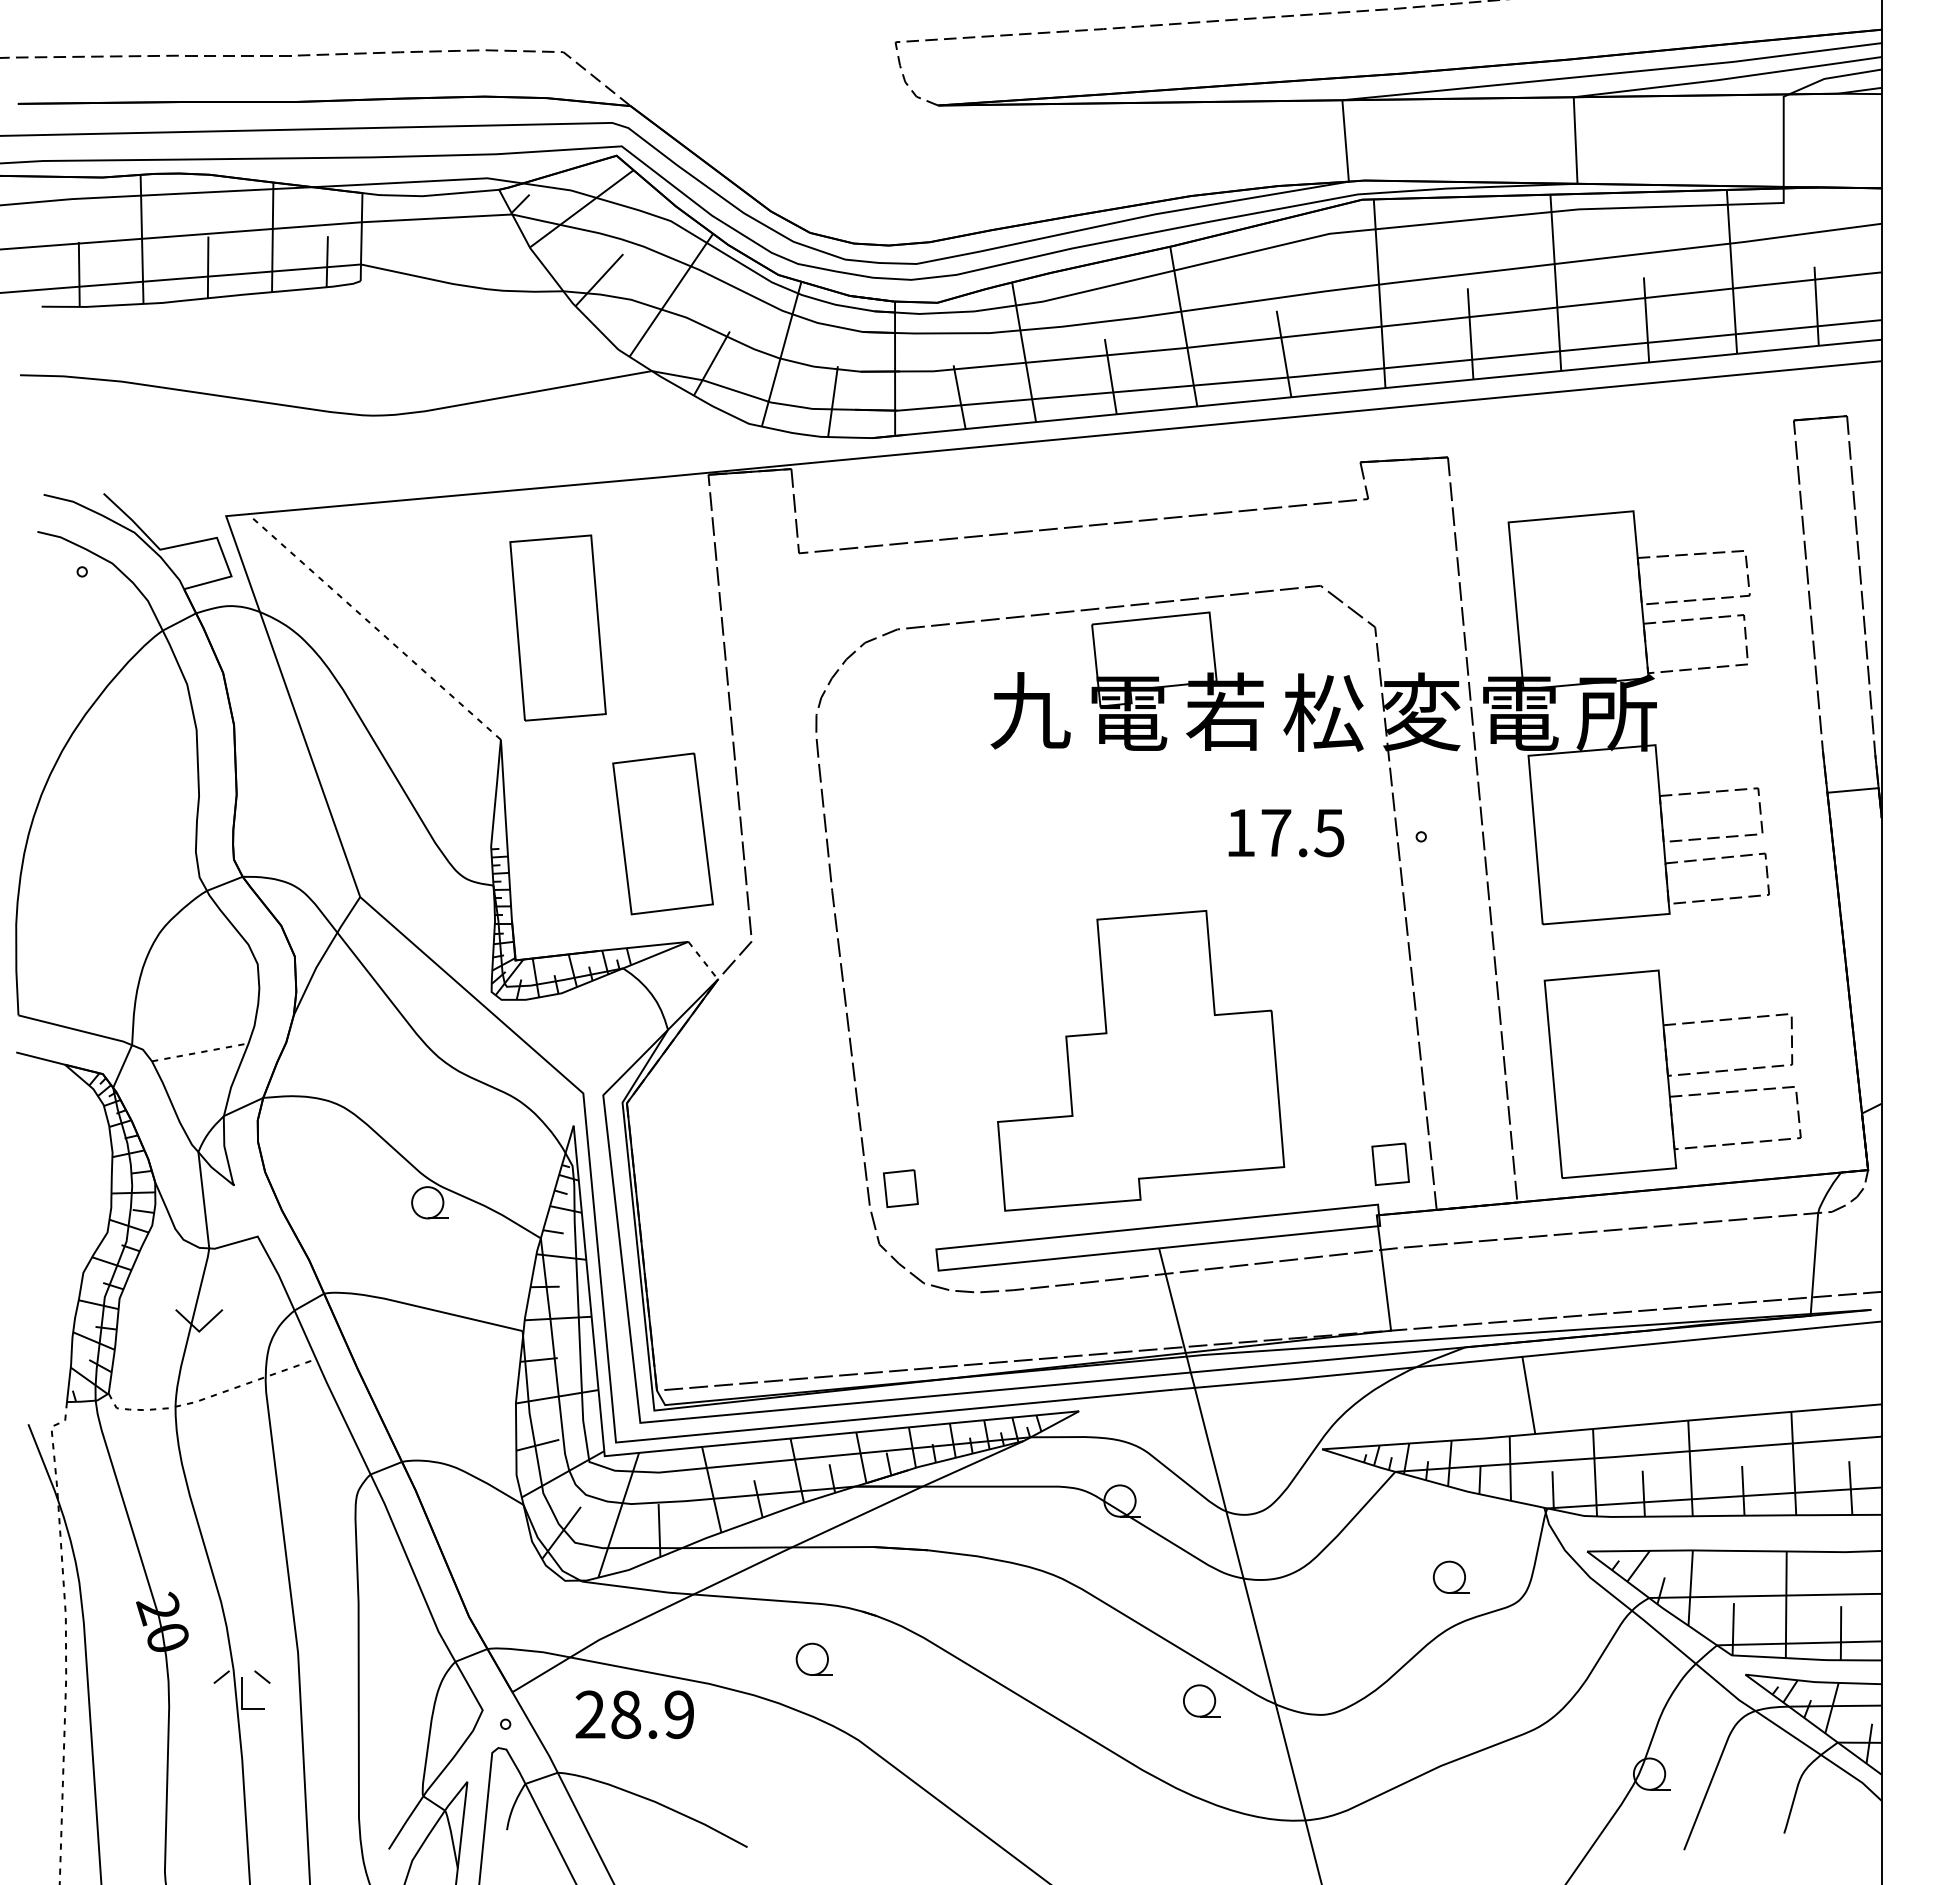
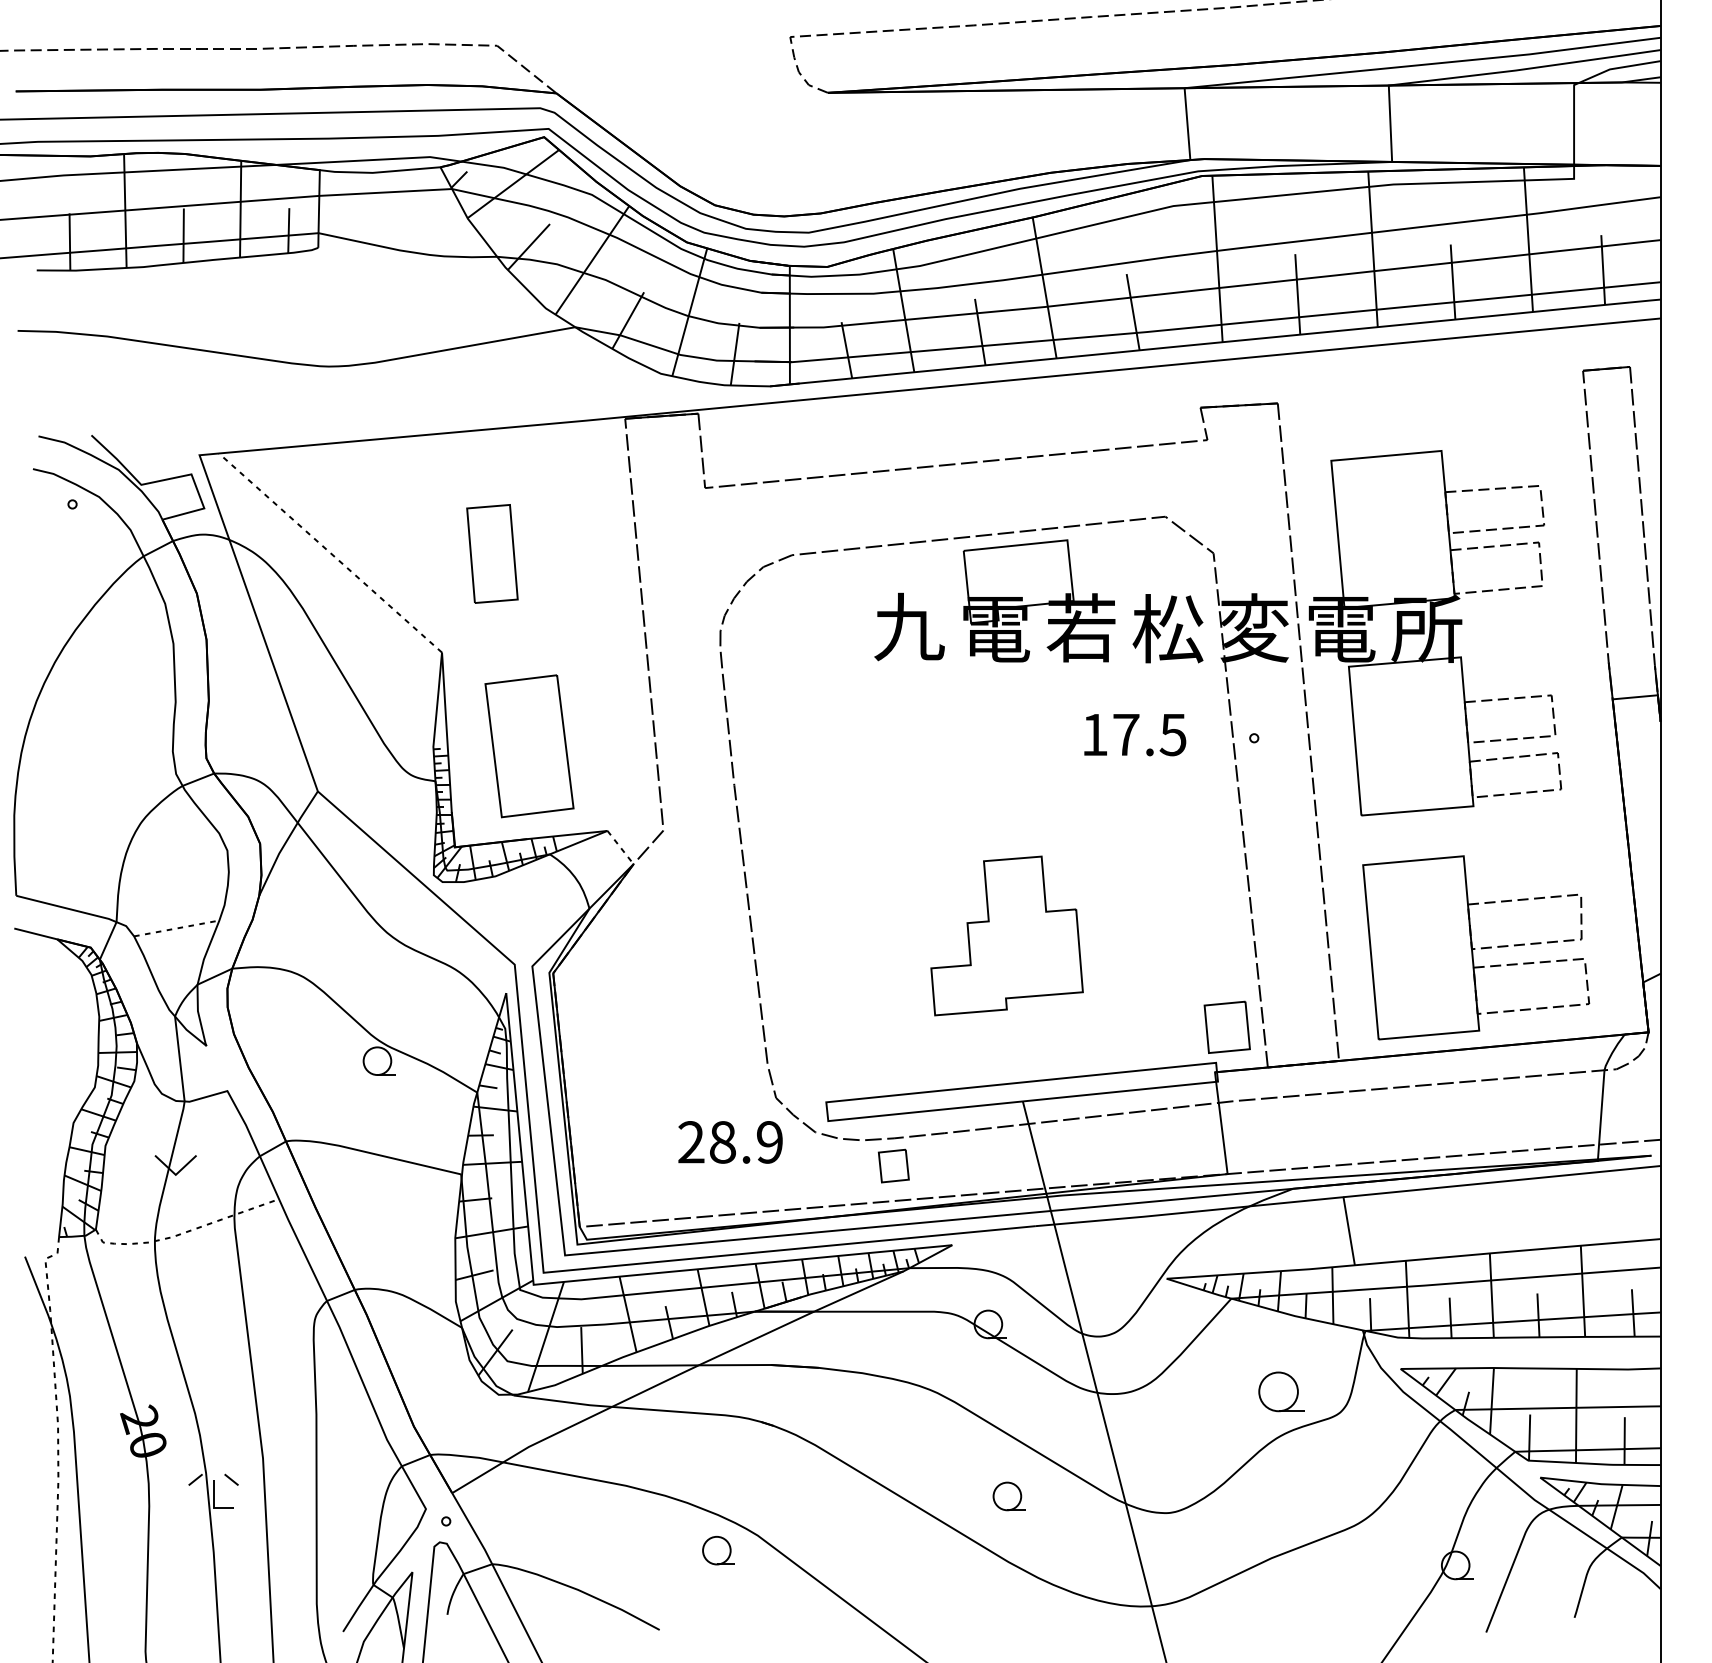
part: (557, 627) -> (491, 553), size x0.6
part: (662, 833) -> (529, 745), moved
part: (1141, 1060) -> (1007, 935), size x0.6
part: (1390, 1163) -> (1227, 1026), size x1.4
part: (900, 1188) -> (893, 1165), moved
part: (1450, 1576) -> (1280, 1391), size x1.4
part: (813, 1658) -> (717, 1549), moved
part: (1201, 1700) -> (1009, 1496), moved
text: (634, 1714) -> (730, 1142), moved

